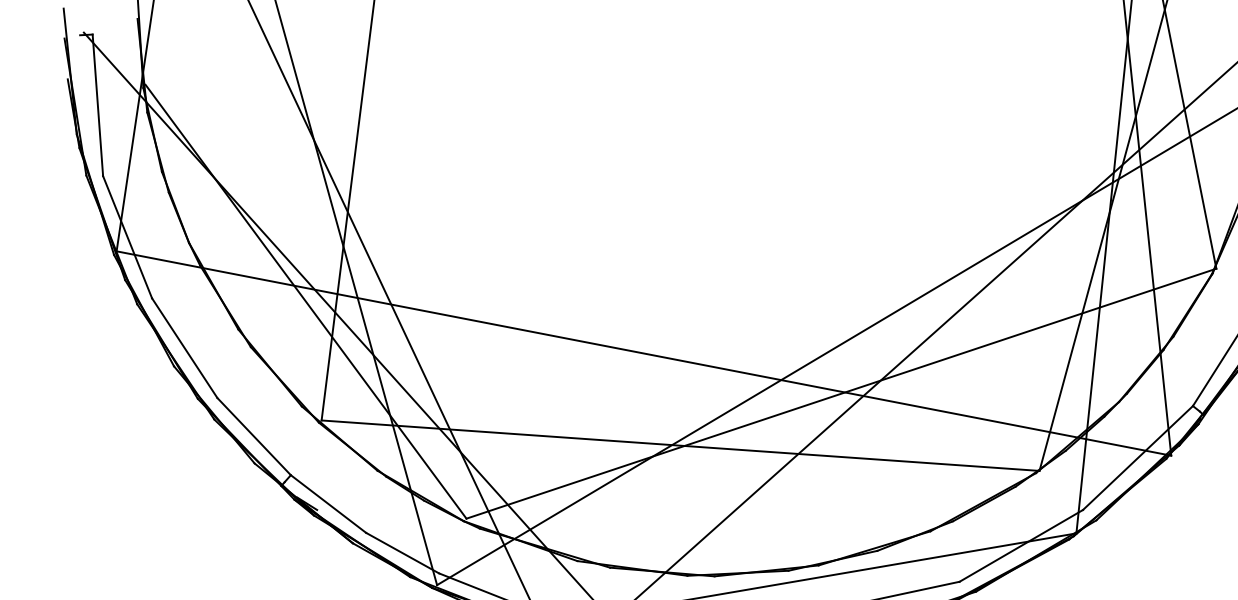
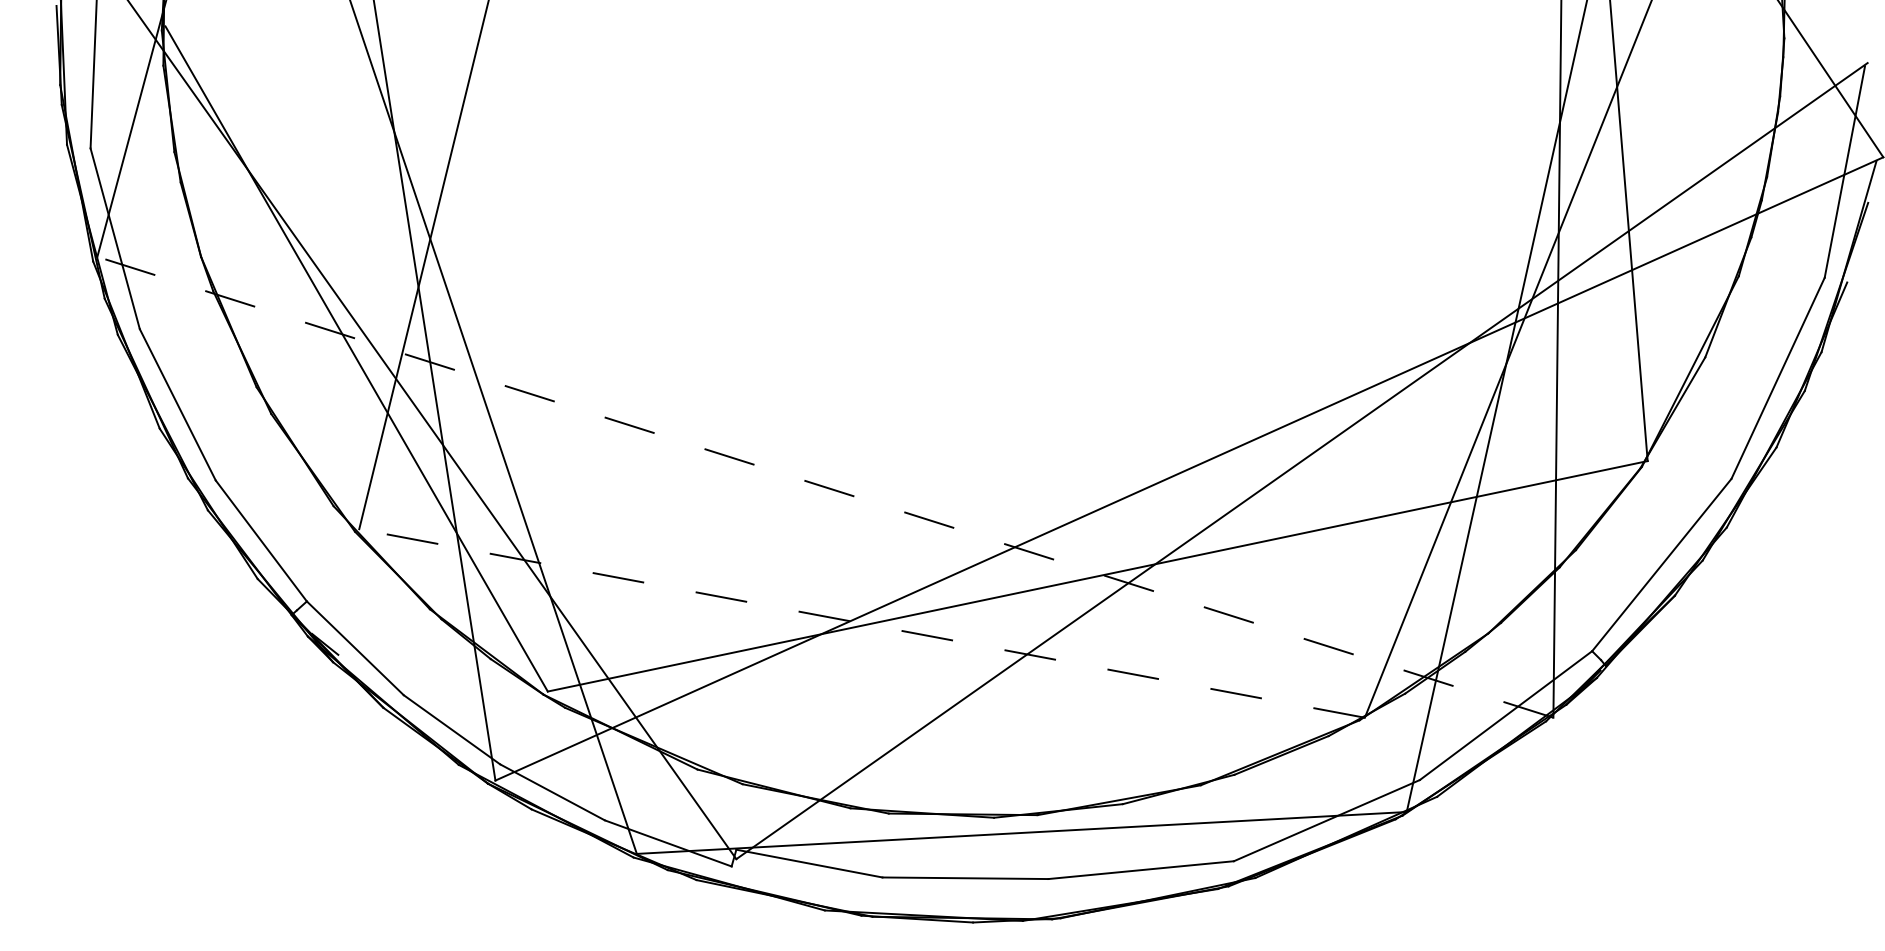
line: (644, 353) -> (825, 487), solid -> dashed
line: (680, 445) -> (862, 623), solid -> dashed

